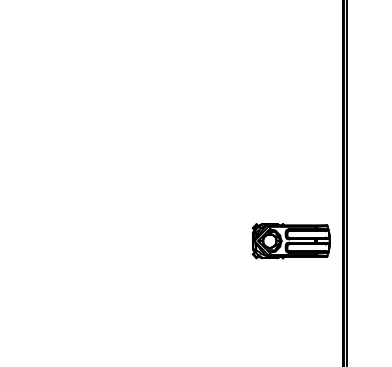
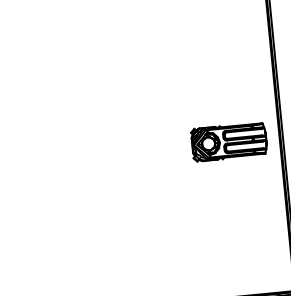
part: (290, 241) -> (228, 142), moved

